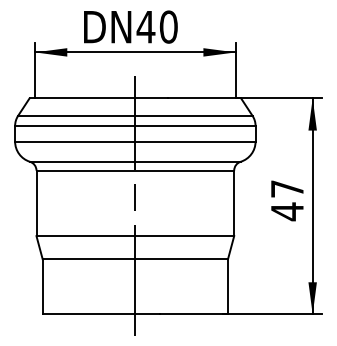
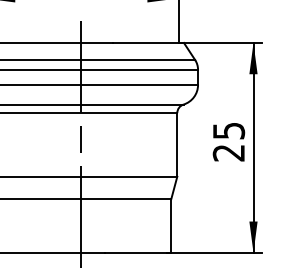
text: (286, 200) -> (228, 142), 47 -> 25

